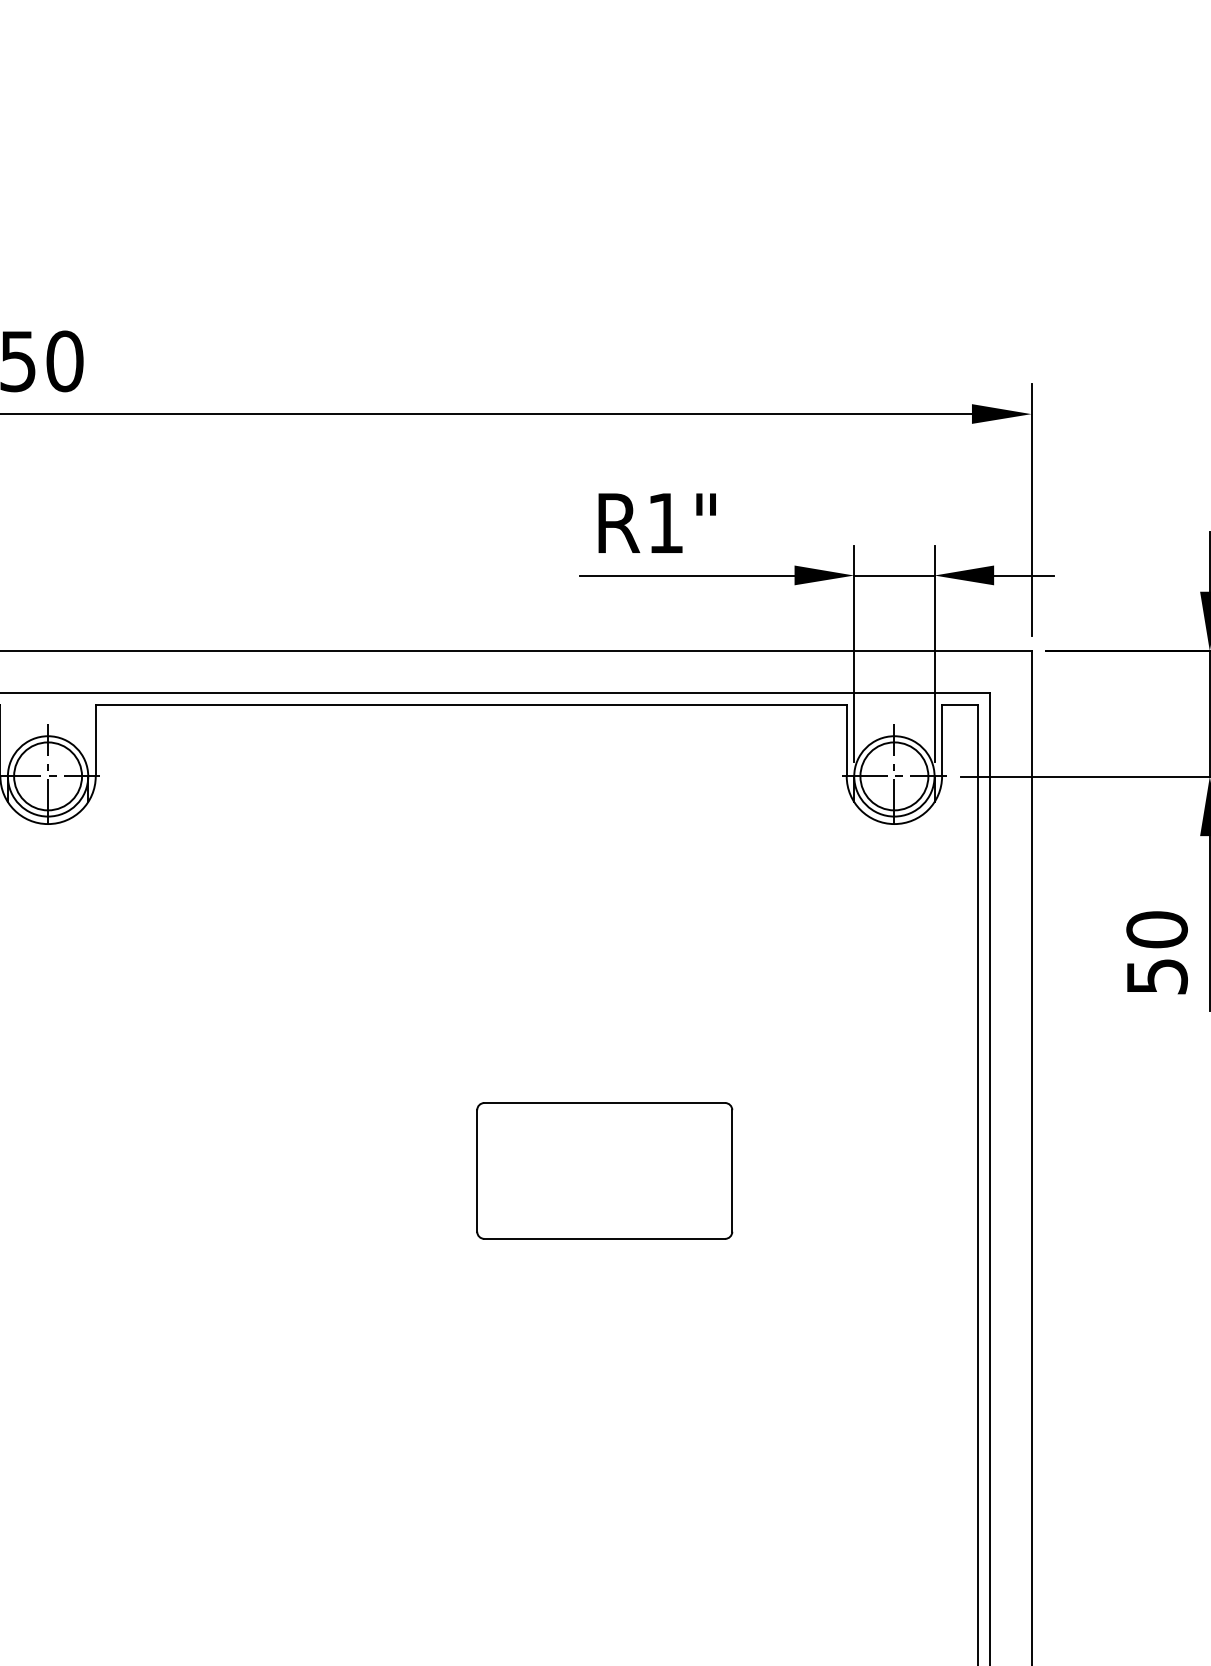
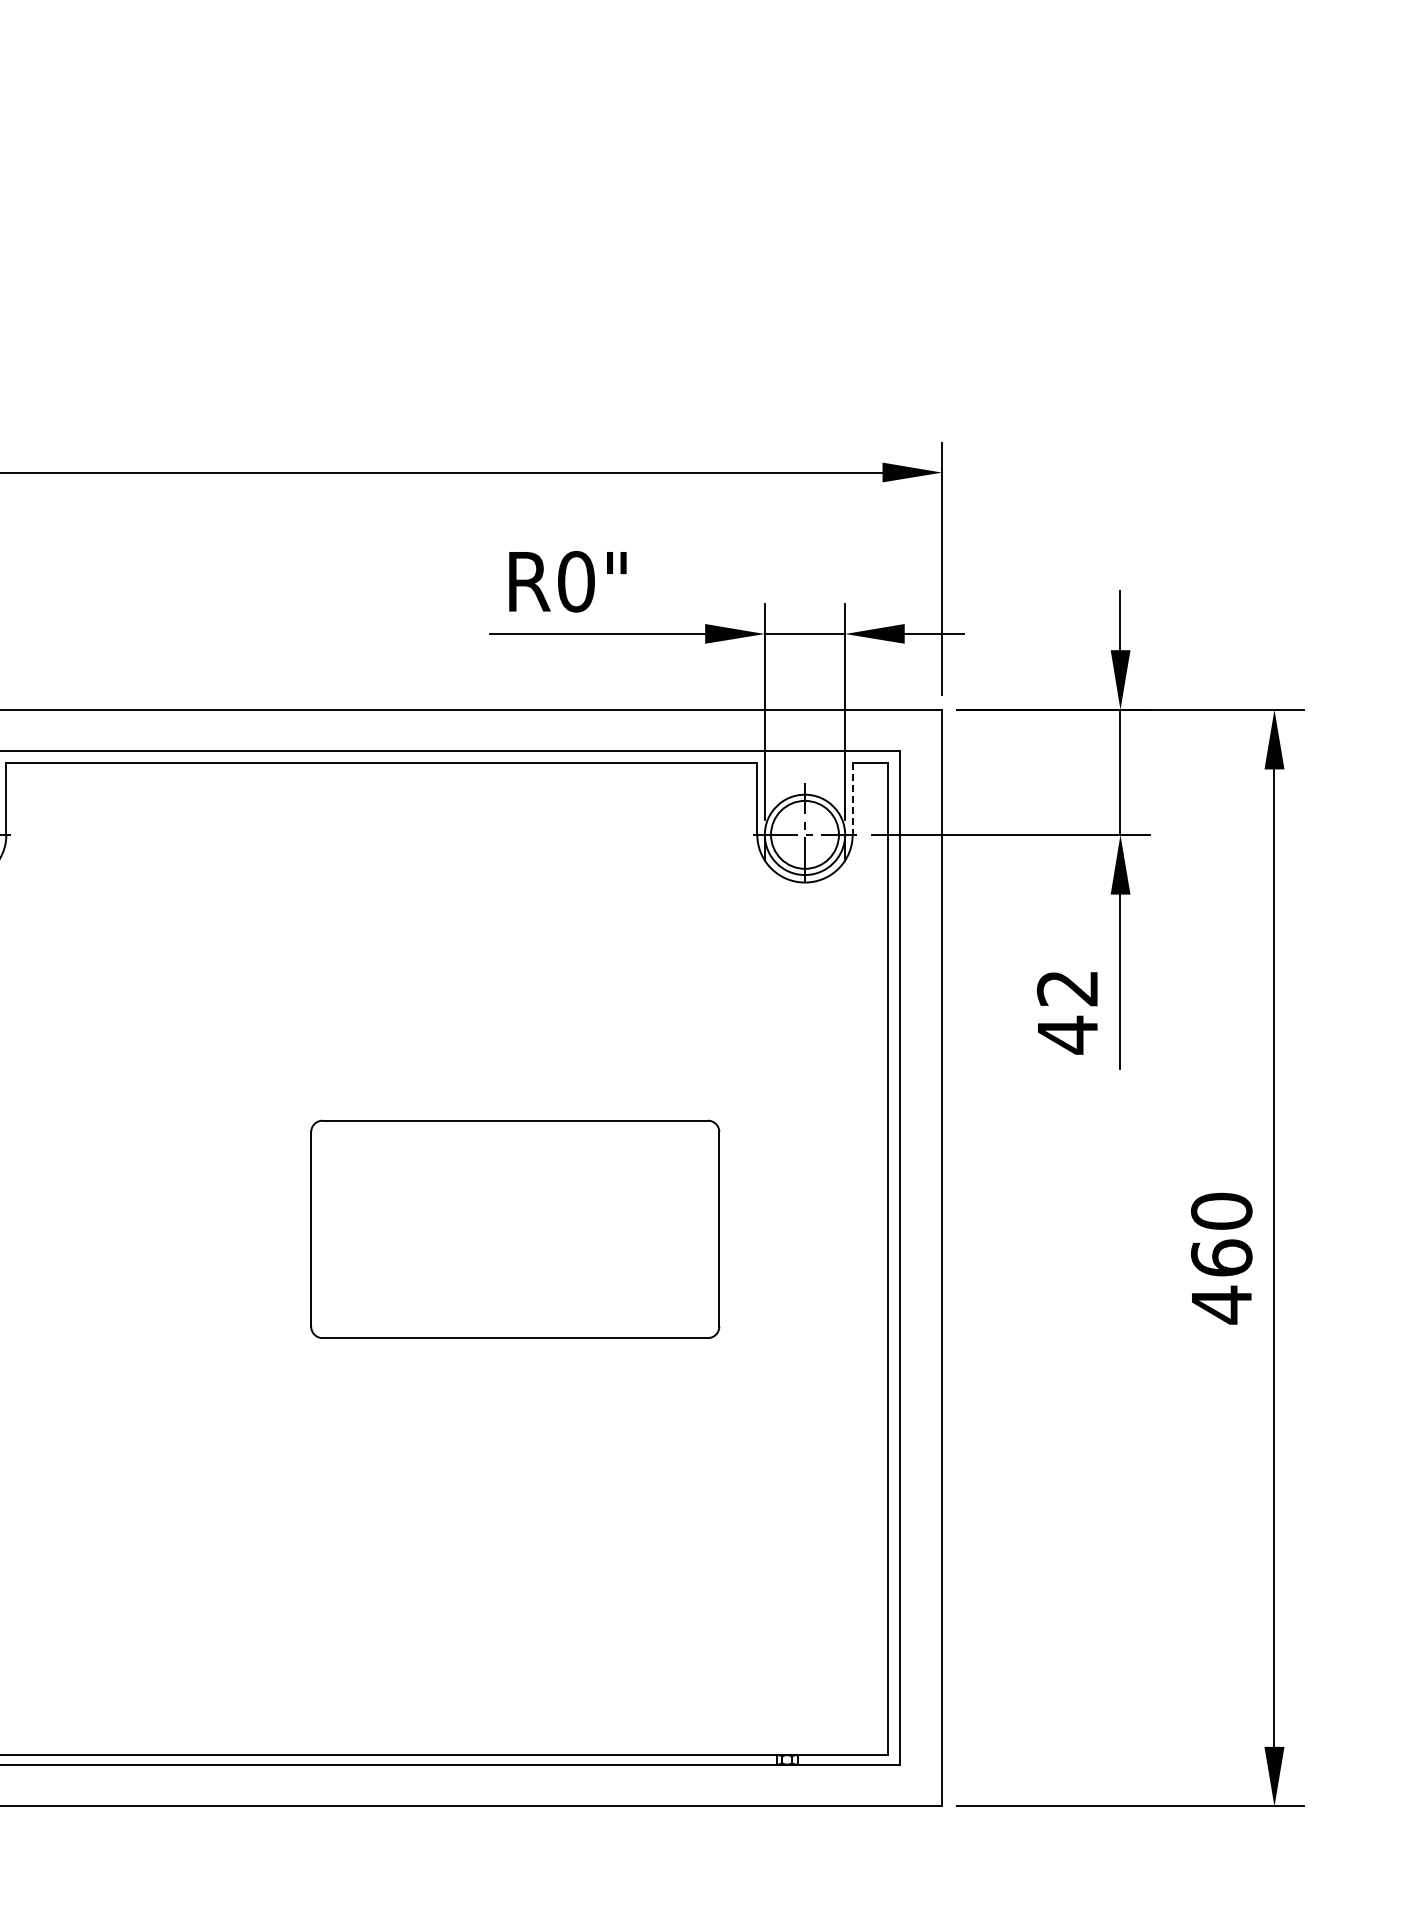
text: (665, 523) -> (576, 581), R1" -> R0"
line: (941, 741) -> (852, 799), solid -> dashed
text: (1156, 953) -> (1067, 1011), 50 -> 42
part: (604, 1171) -> (515, 1229), size x1.6

